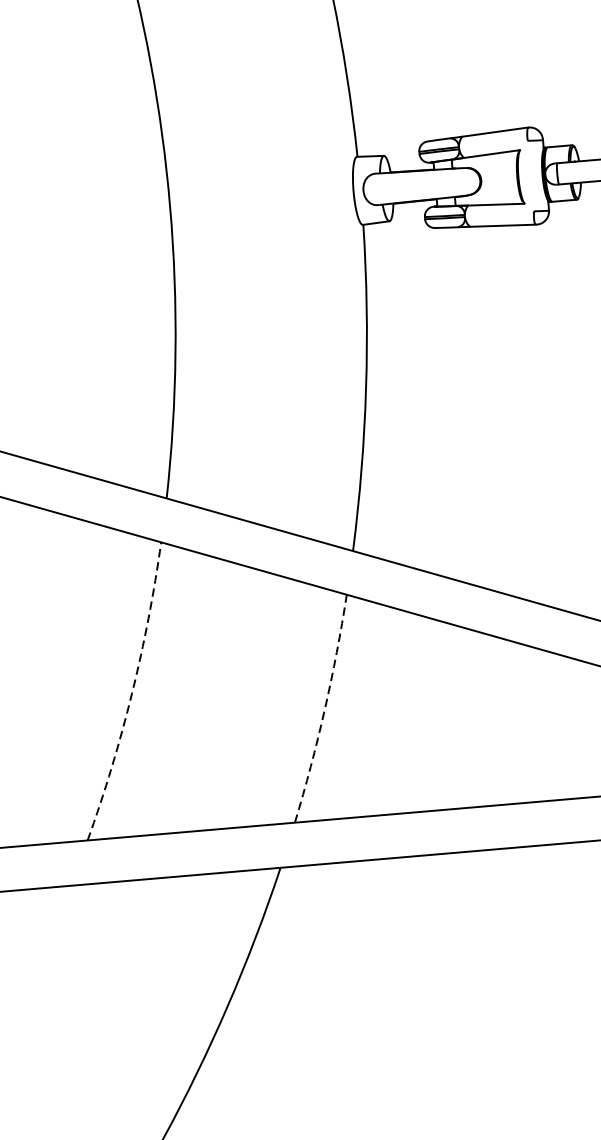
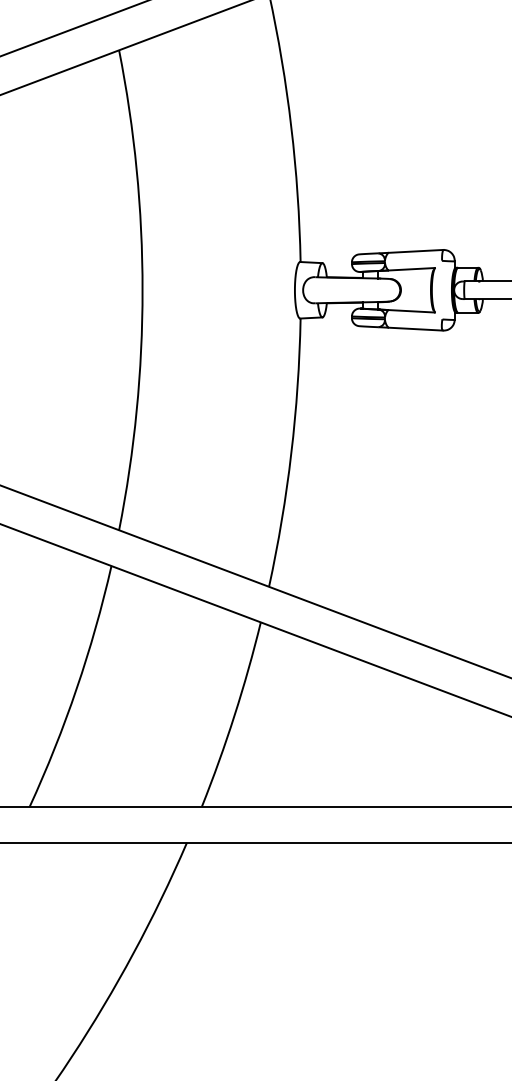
arc: (131, 693) -> (76, 688), dashed -> solid
arc: (324, 709) -> (234, 715), dashed -> solid

